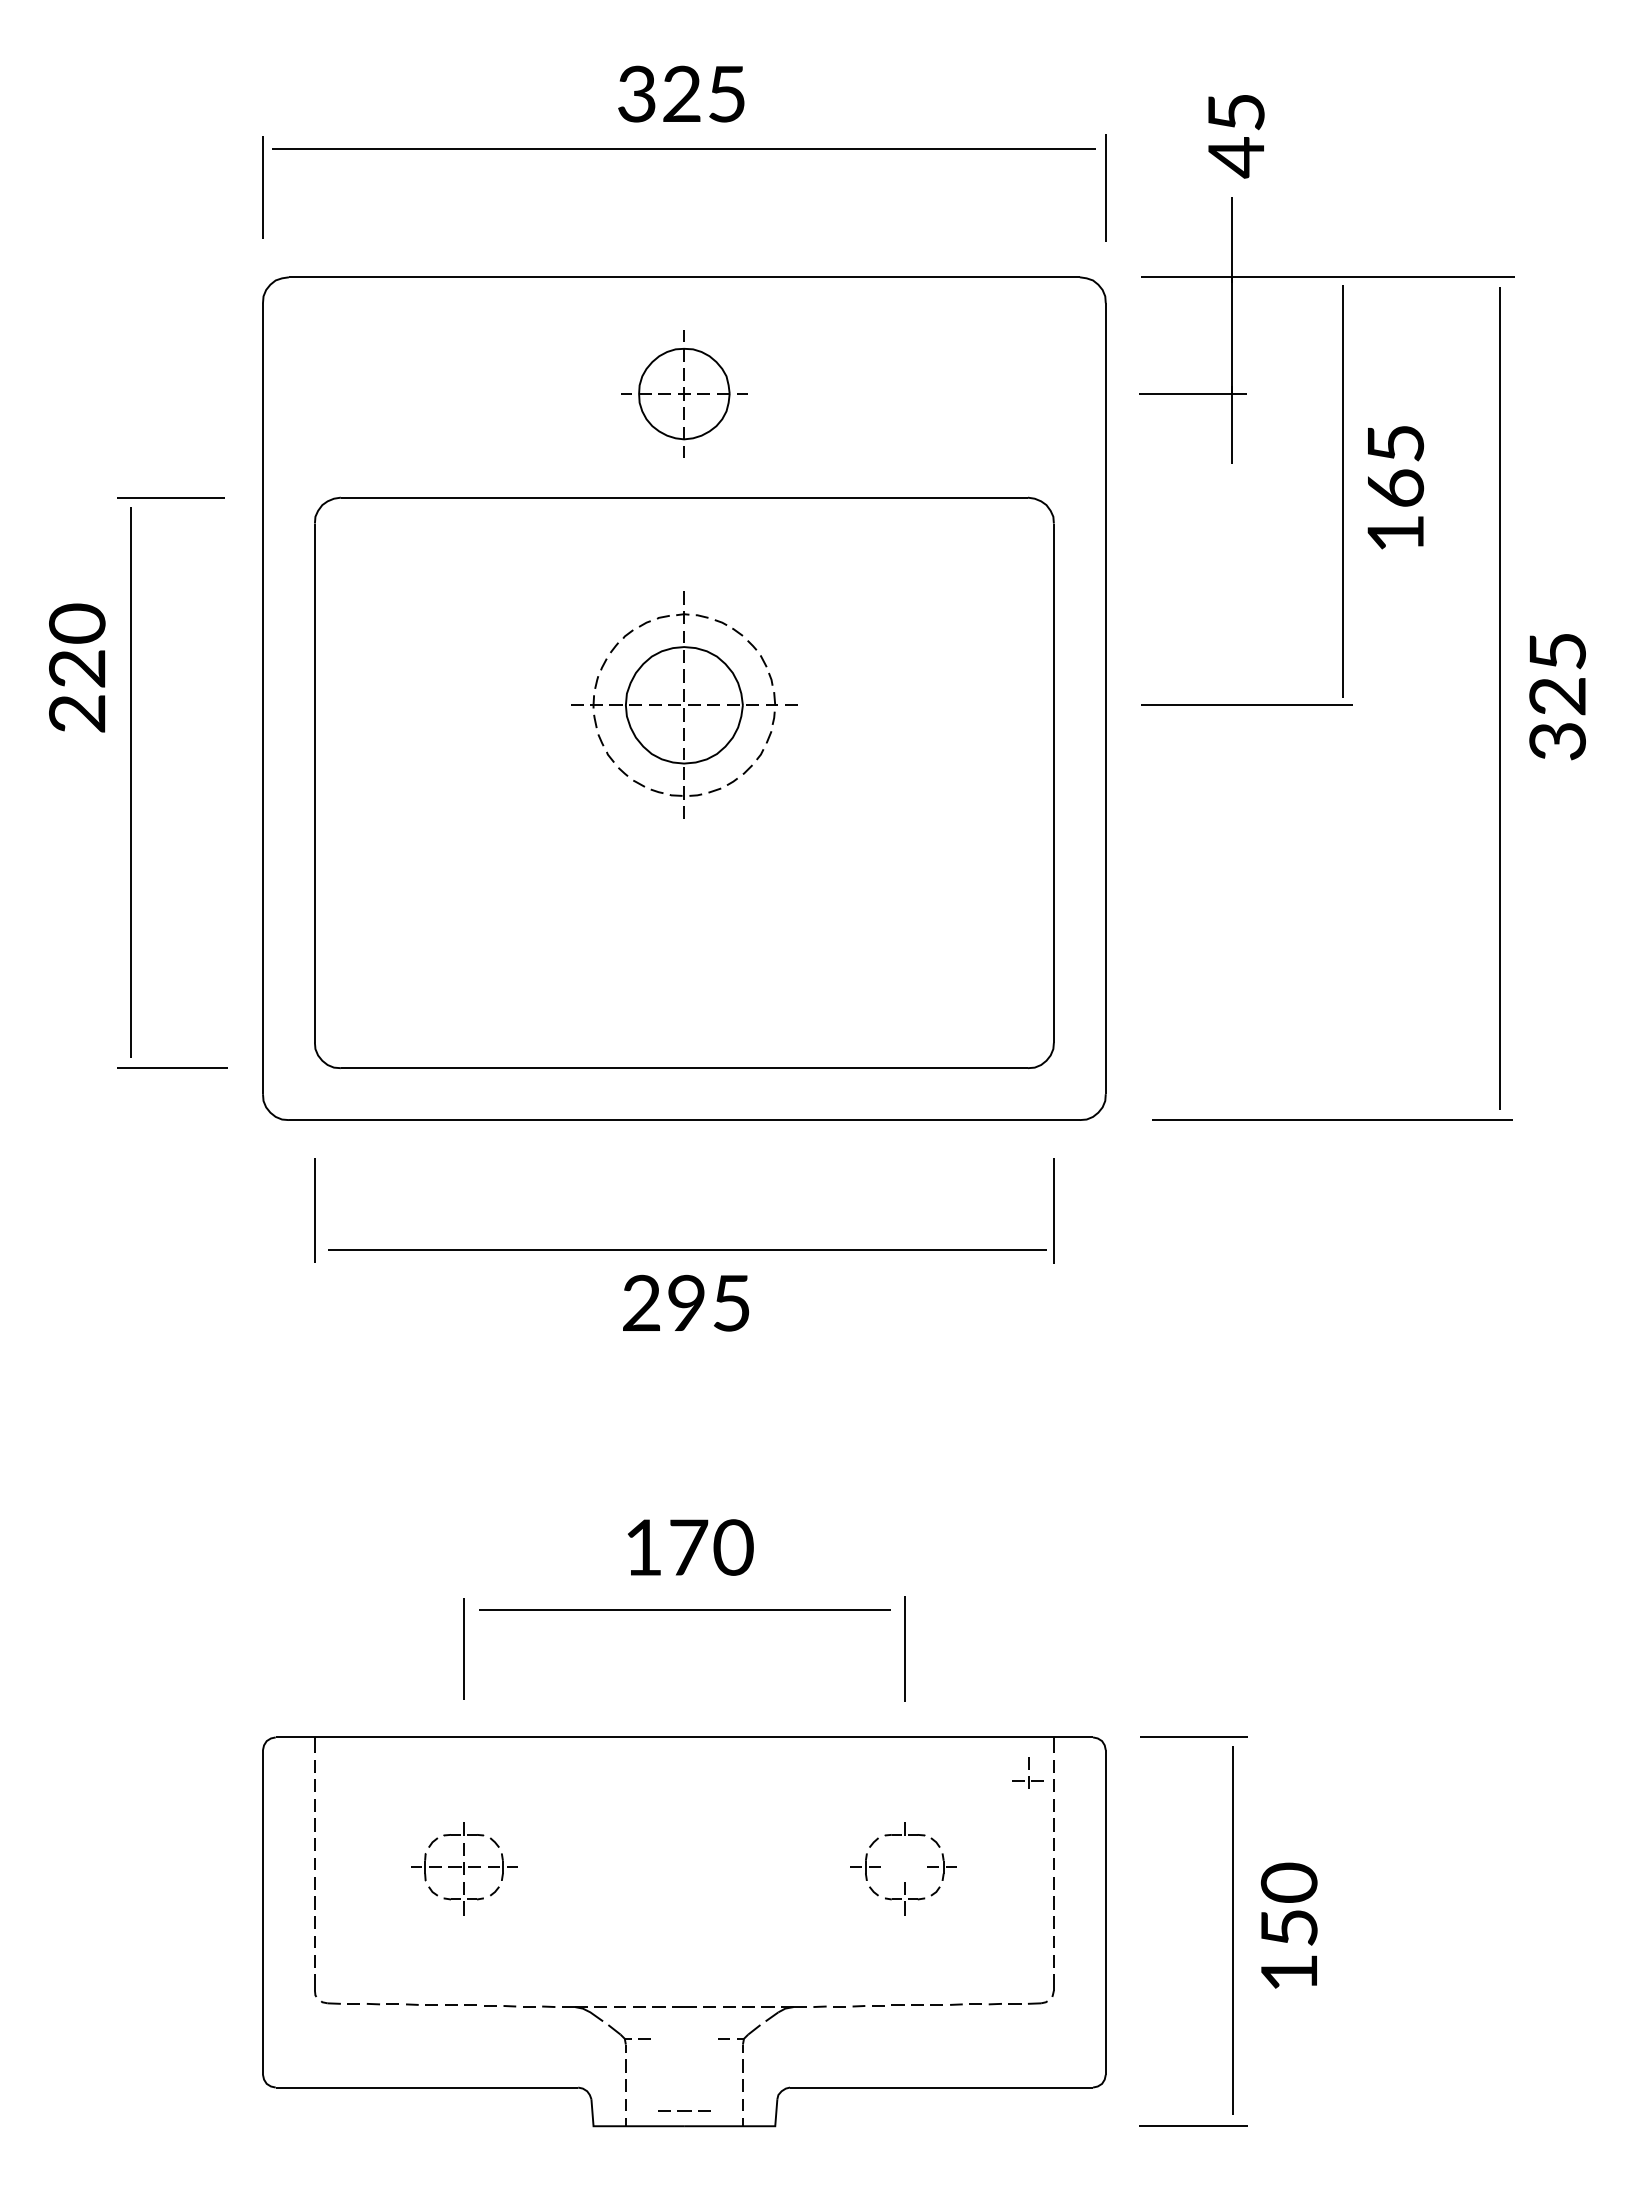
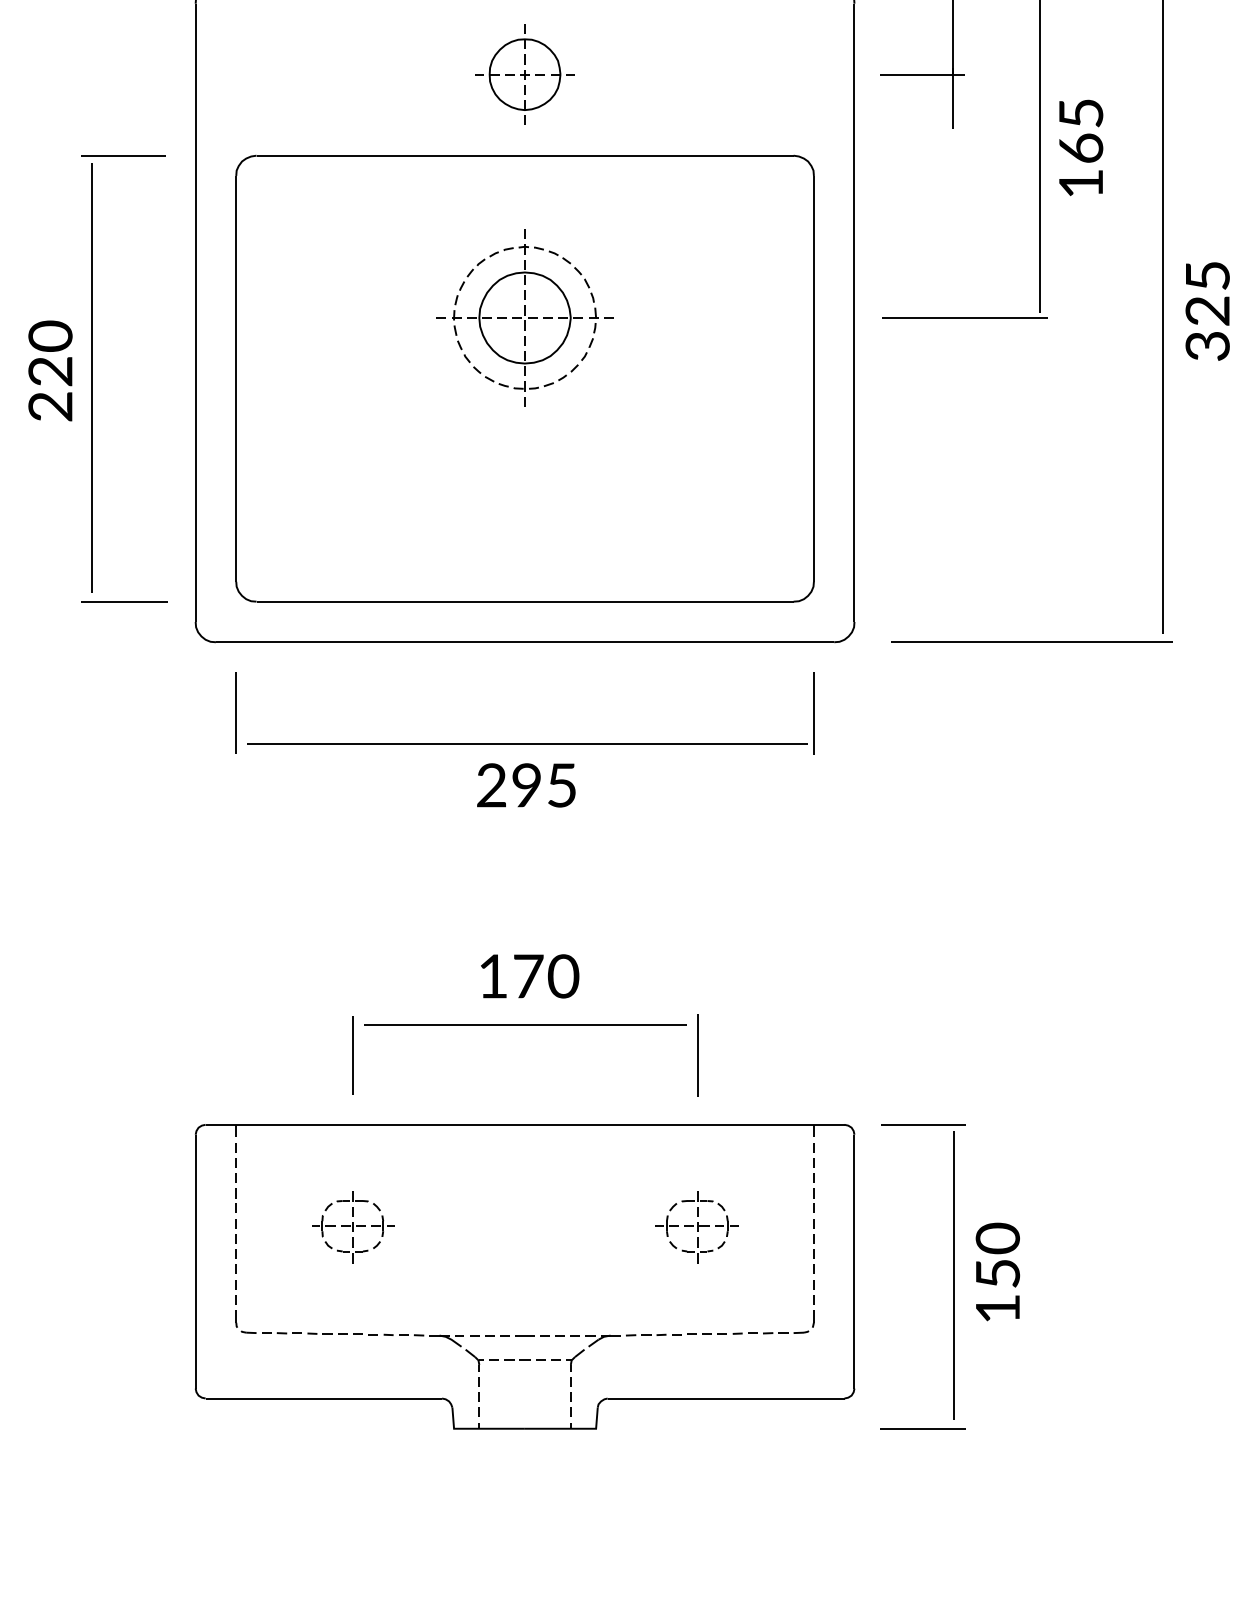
text: (77, 667) -> (50, 370), moved
part: (1027, 1772) -> (696, 1219), moved
line: (684, 2110) -> (525, 1360), moved

